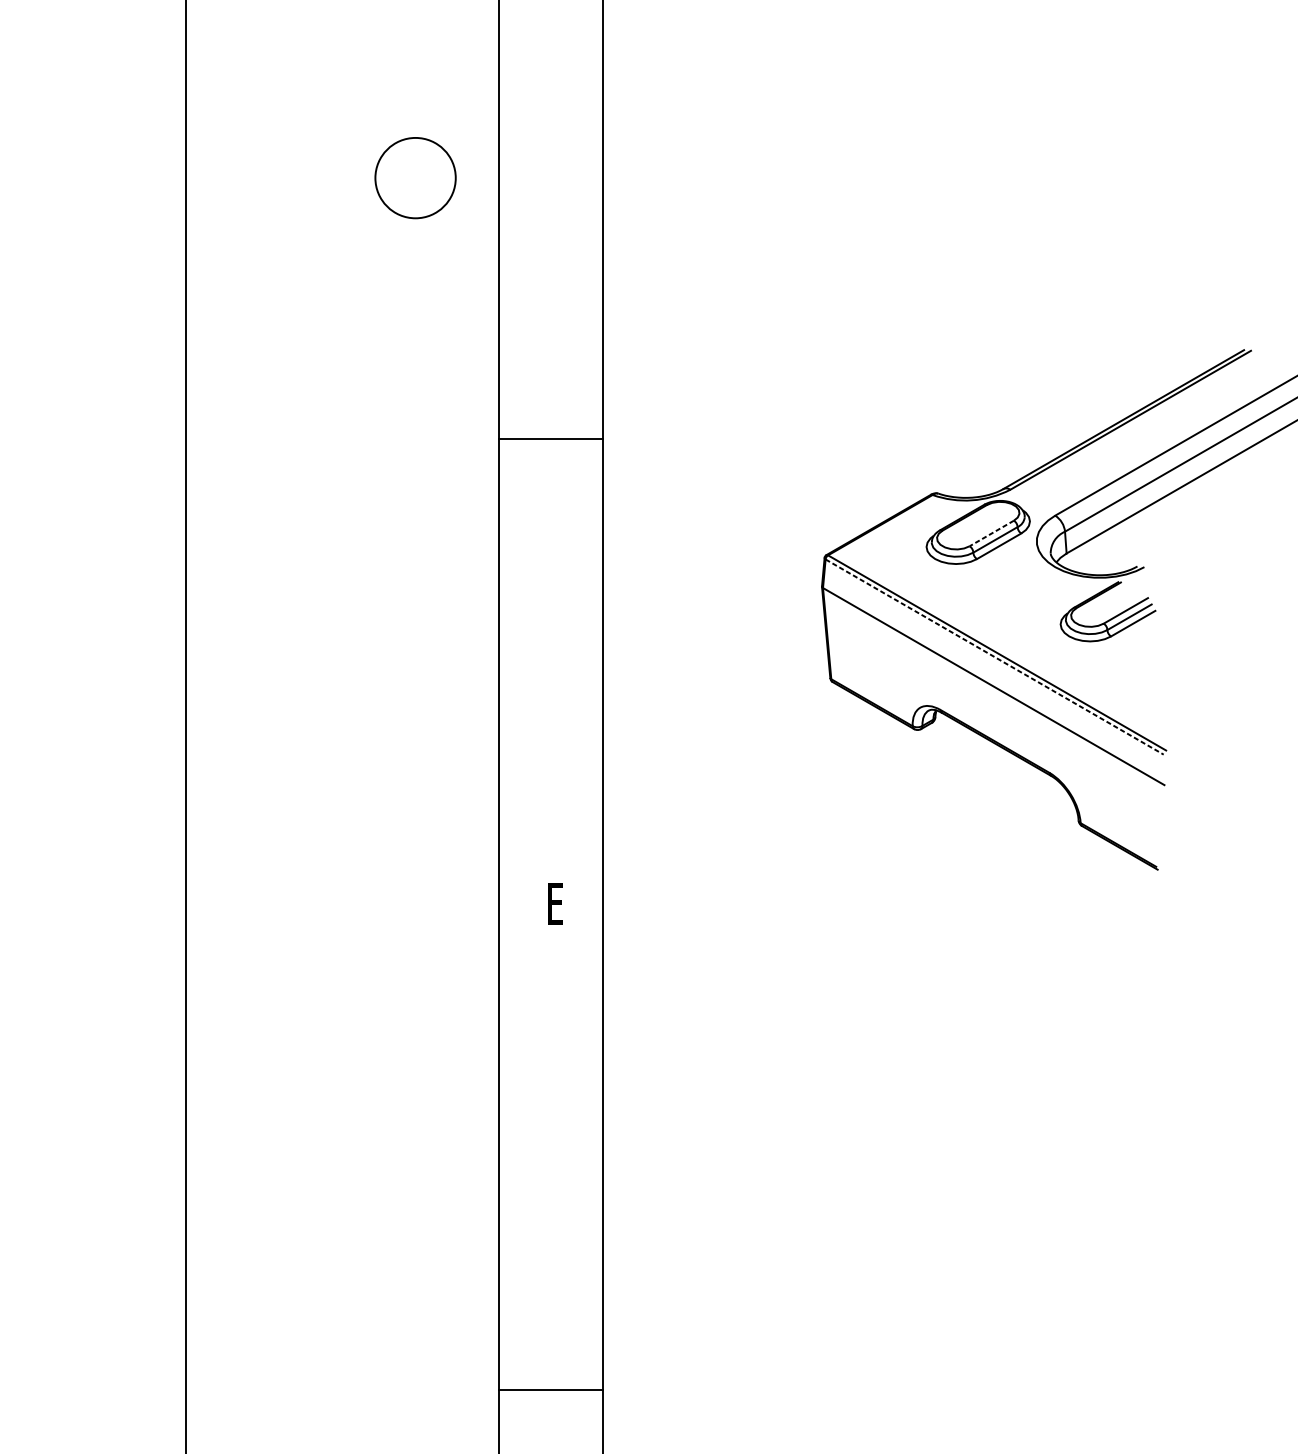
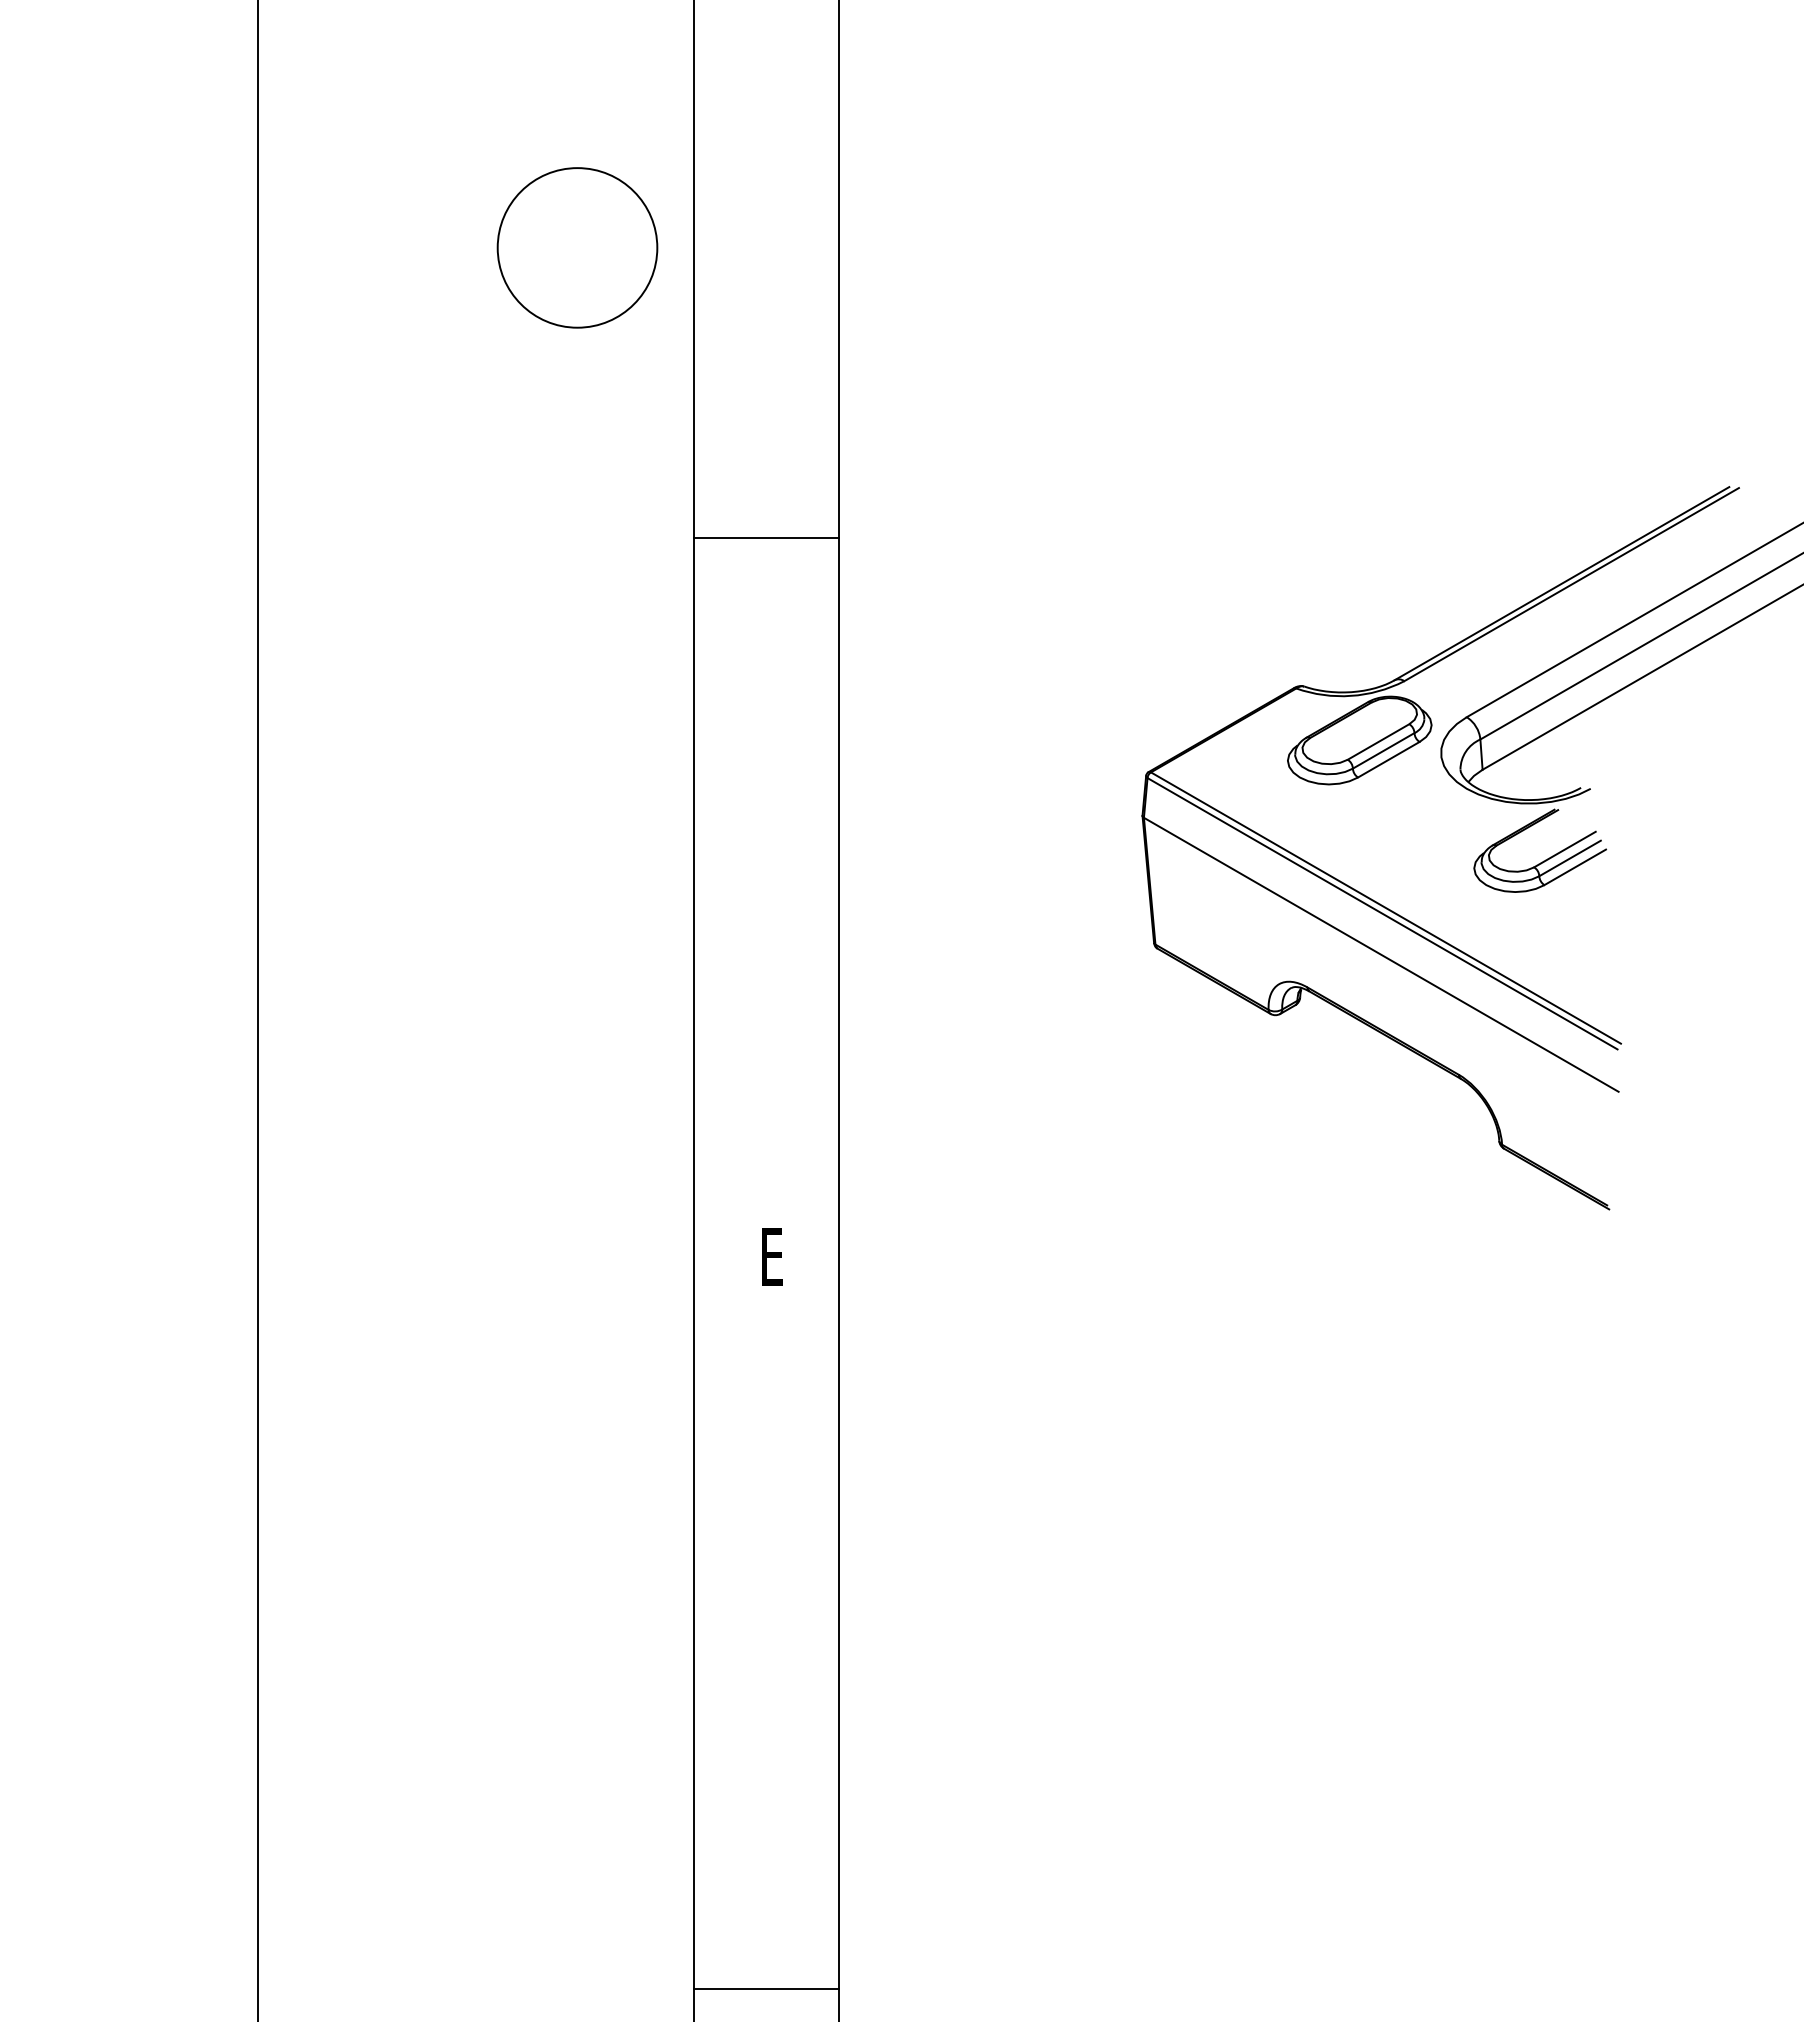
circle: (415, 177) -> (577, 247), size x1.43
line: (550, 439) -> (765, 538), moved
line: (991, 533) -> (1378, 741), dashed -> solid
line: (994, 657) -> (1382, 914), dashed -> solid
line: (550, 1389) -> (765, 1989), moved

